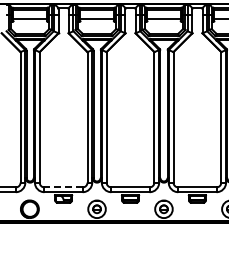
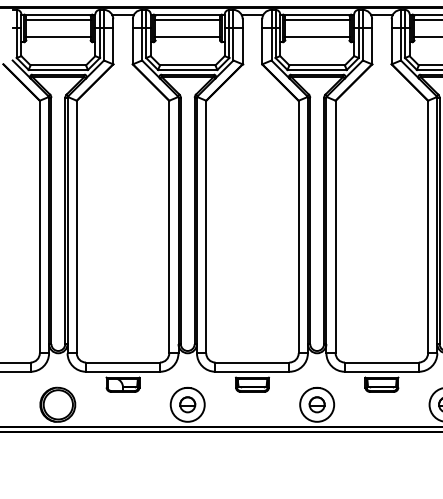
line: (63, 187) -> (122, 362), dashed -> solid

